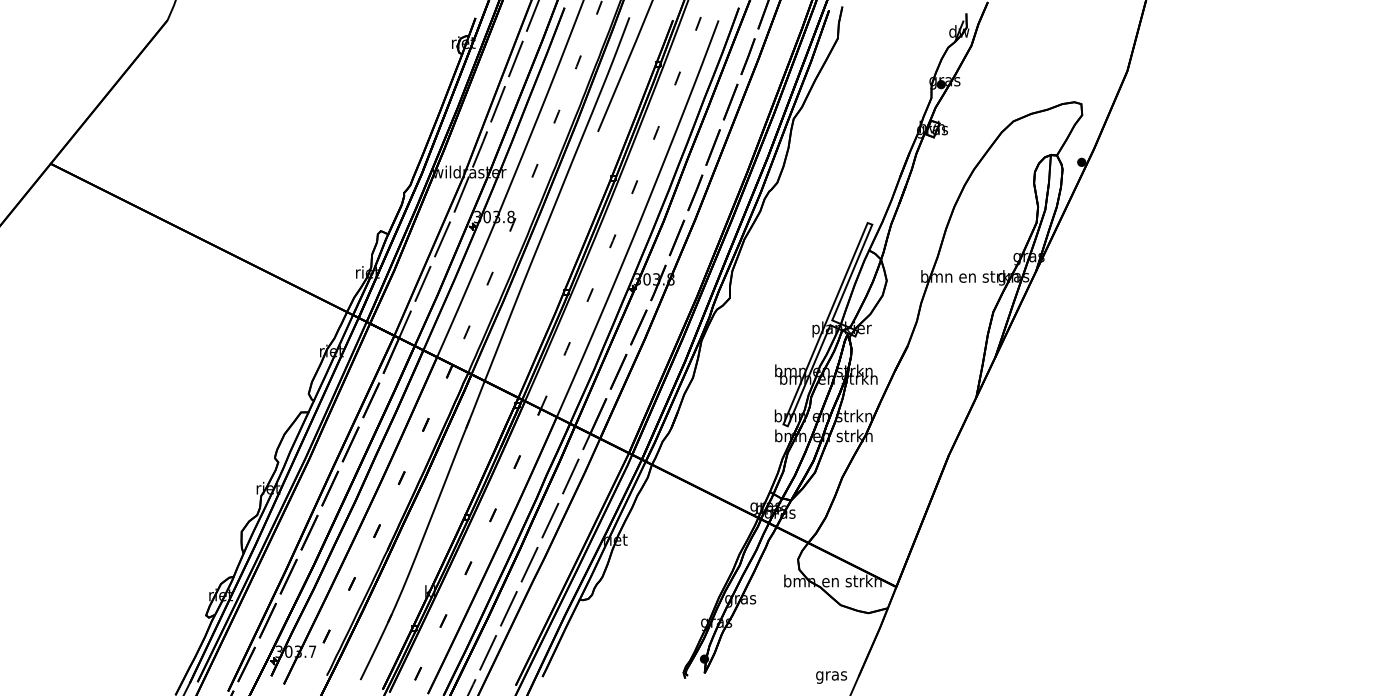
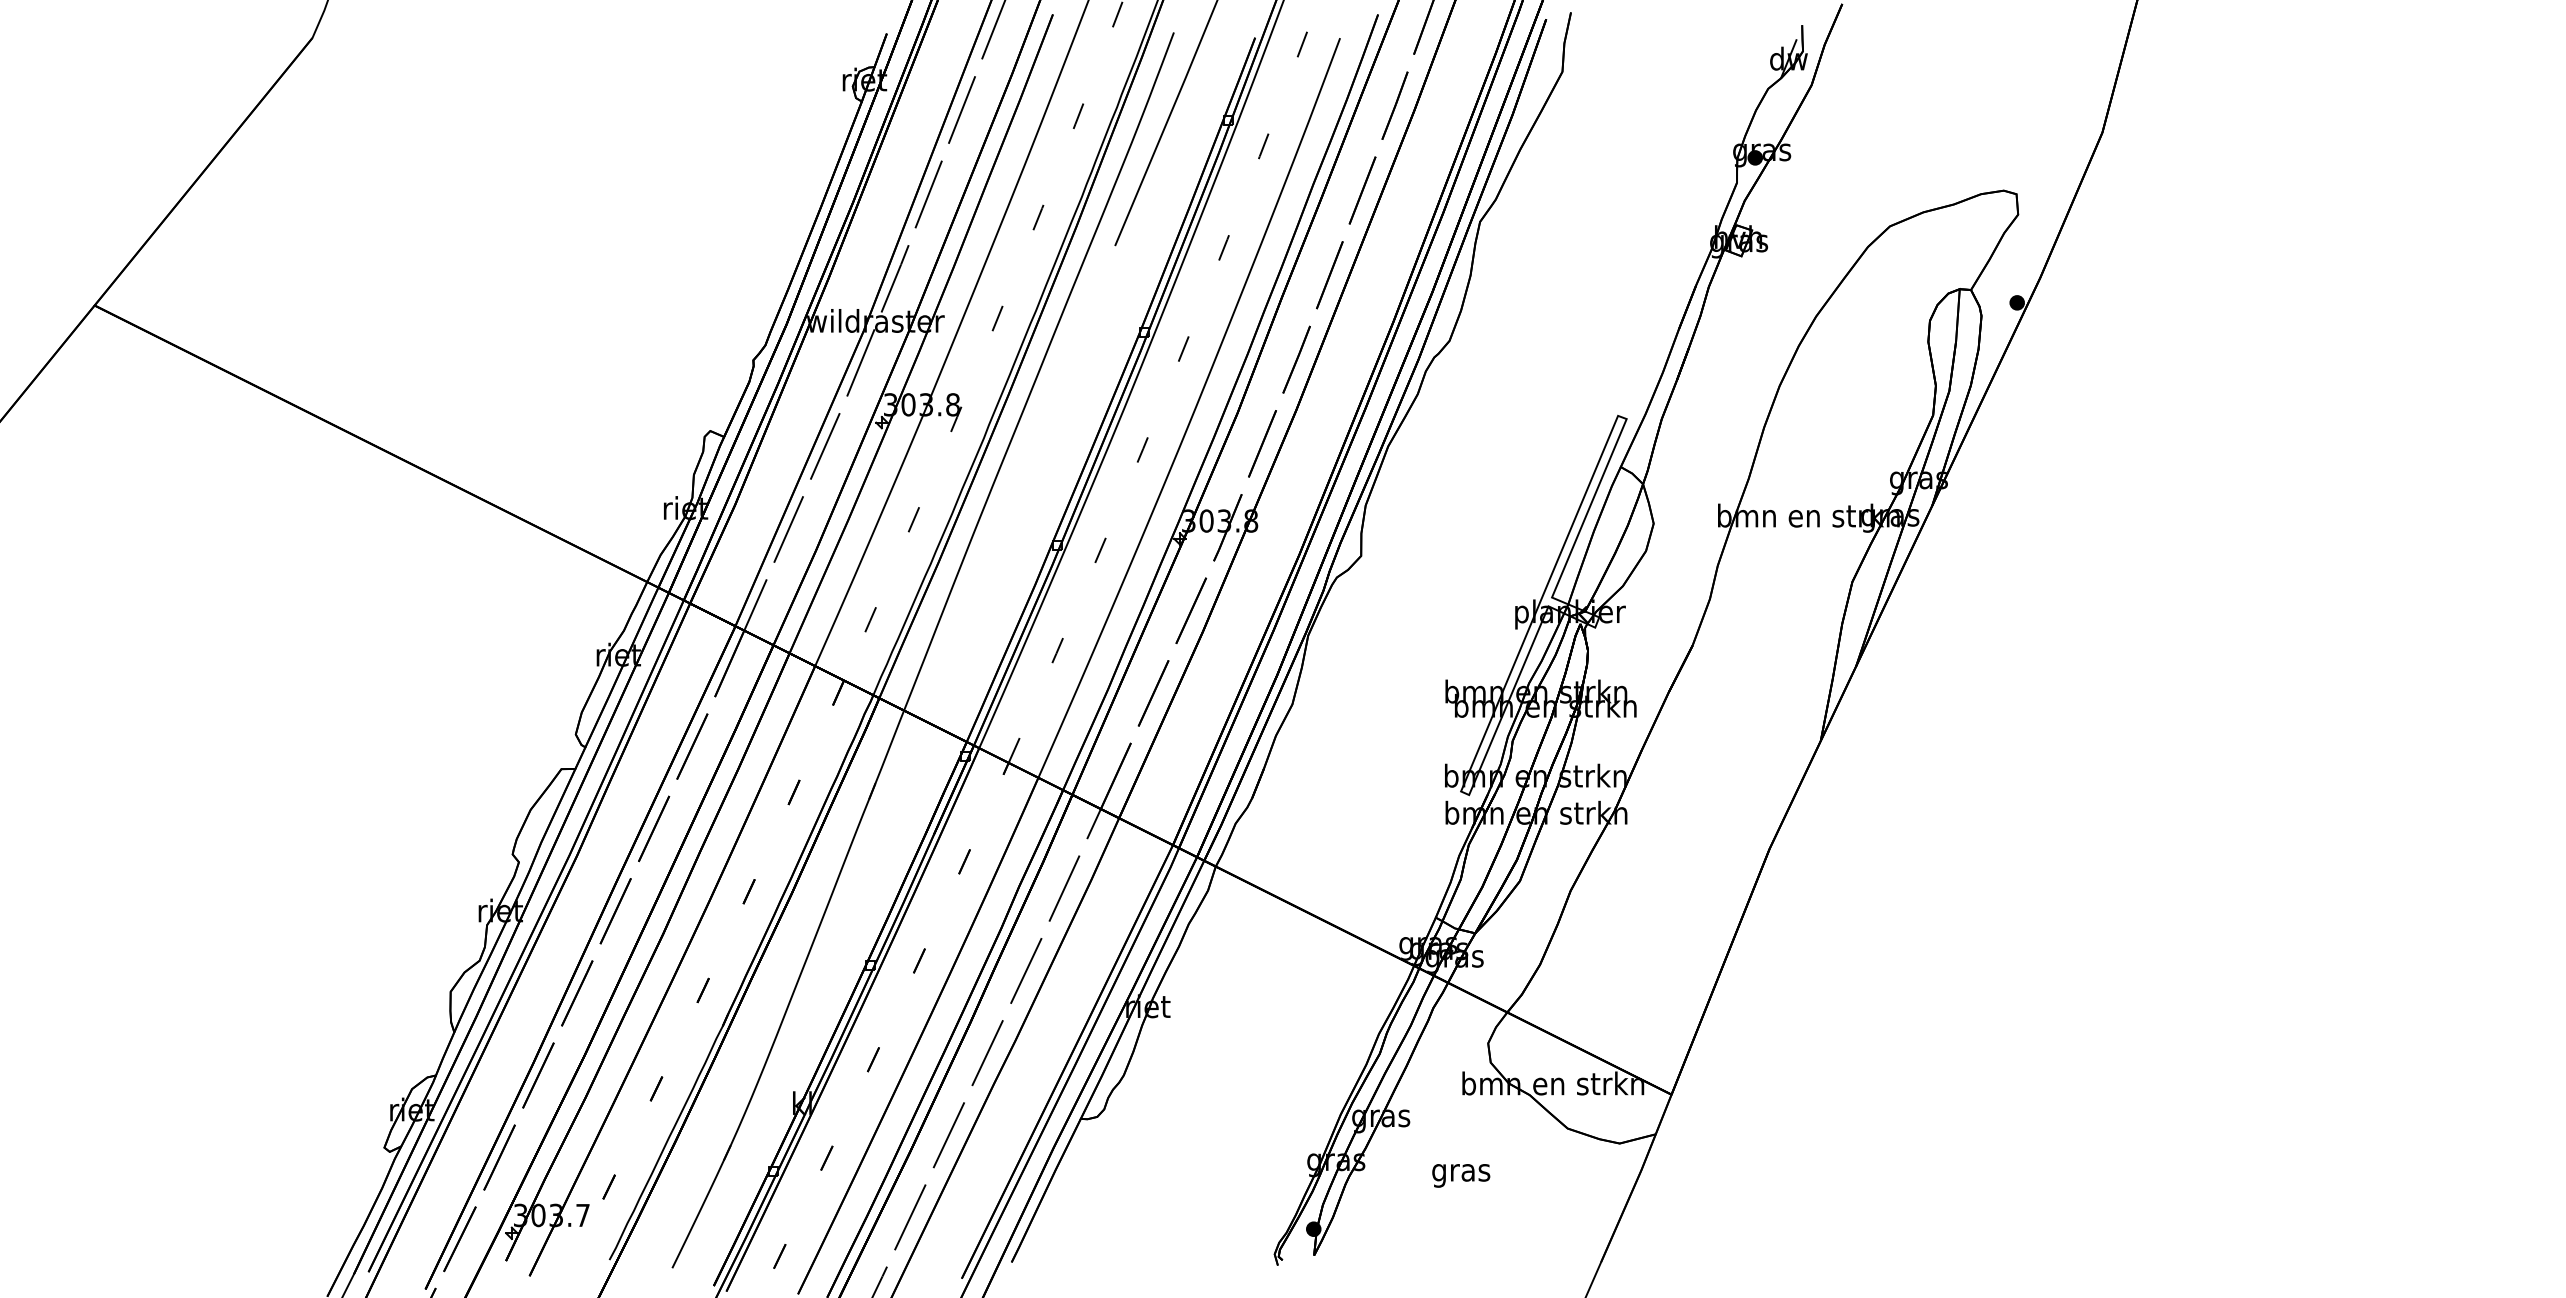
text: (831, 677) -> (1461, 1175), moved

